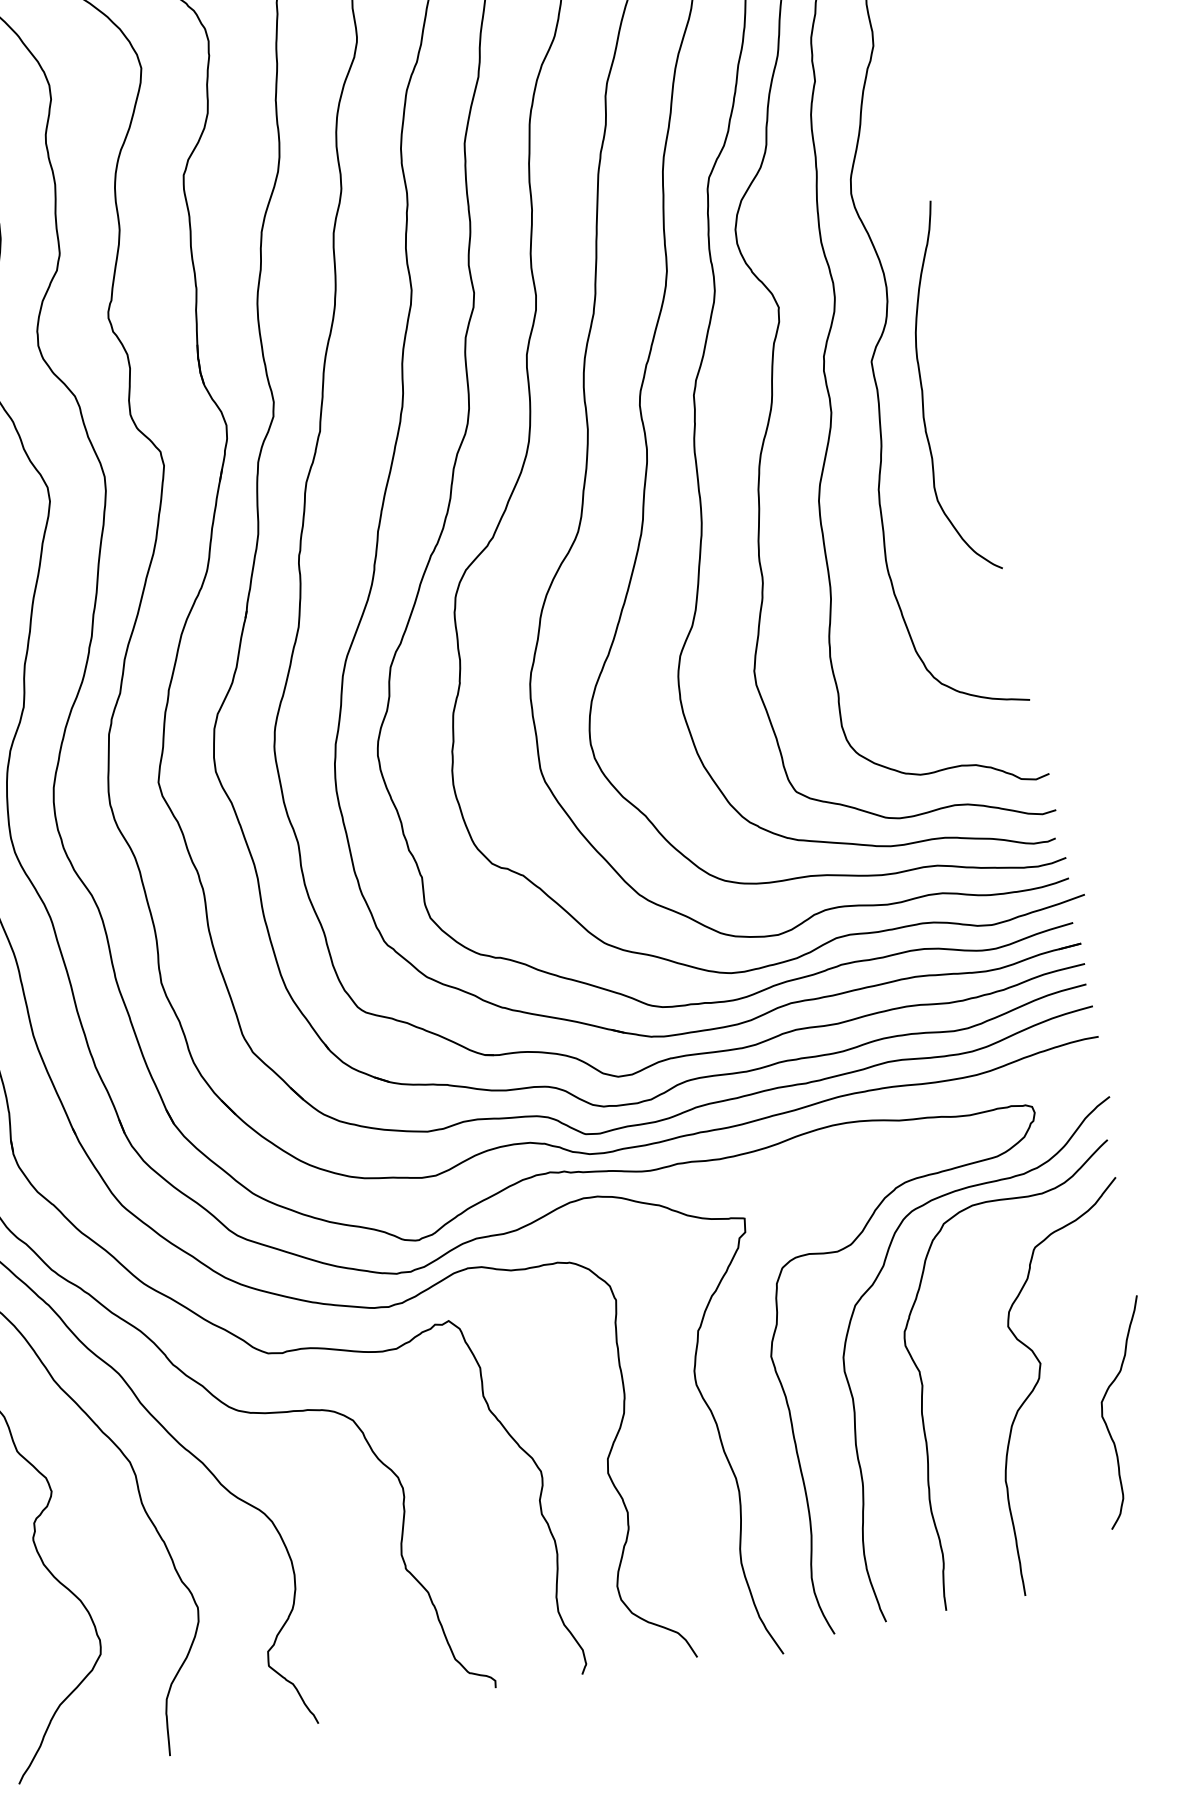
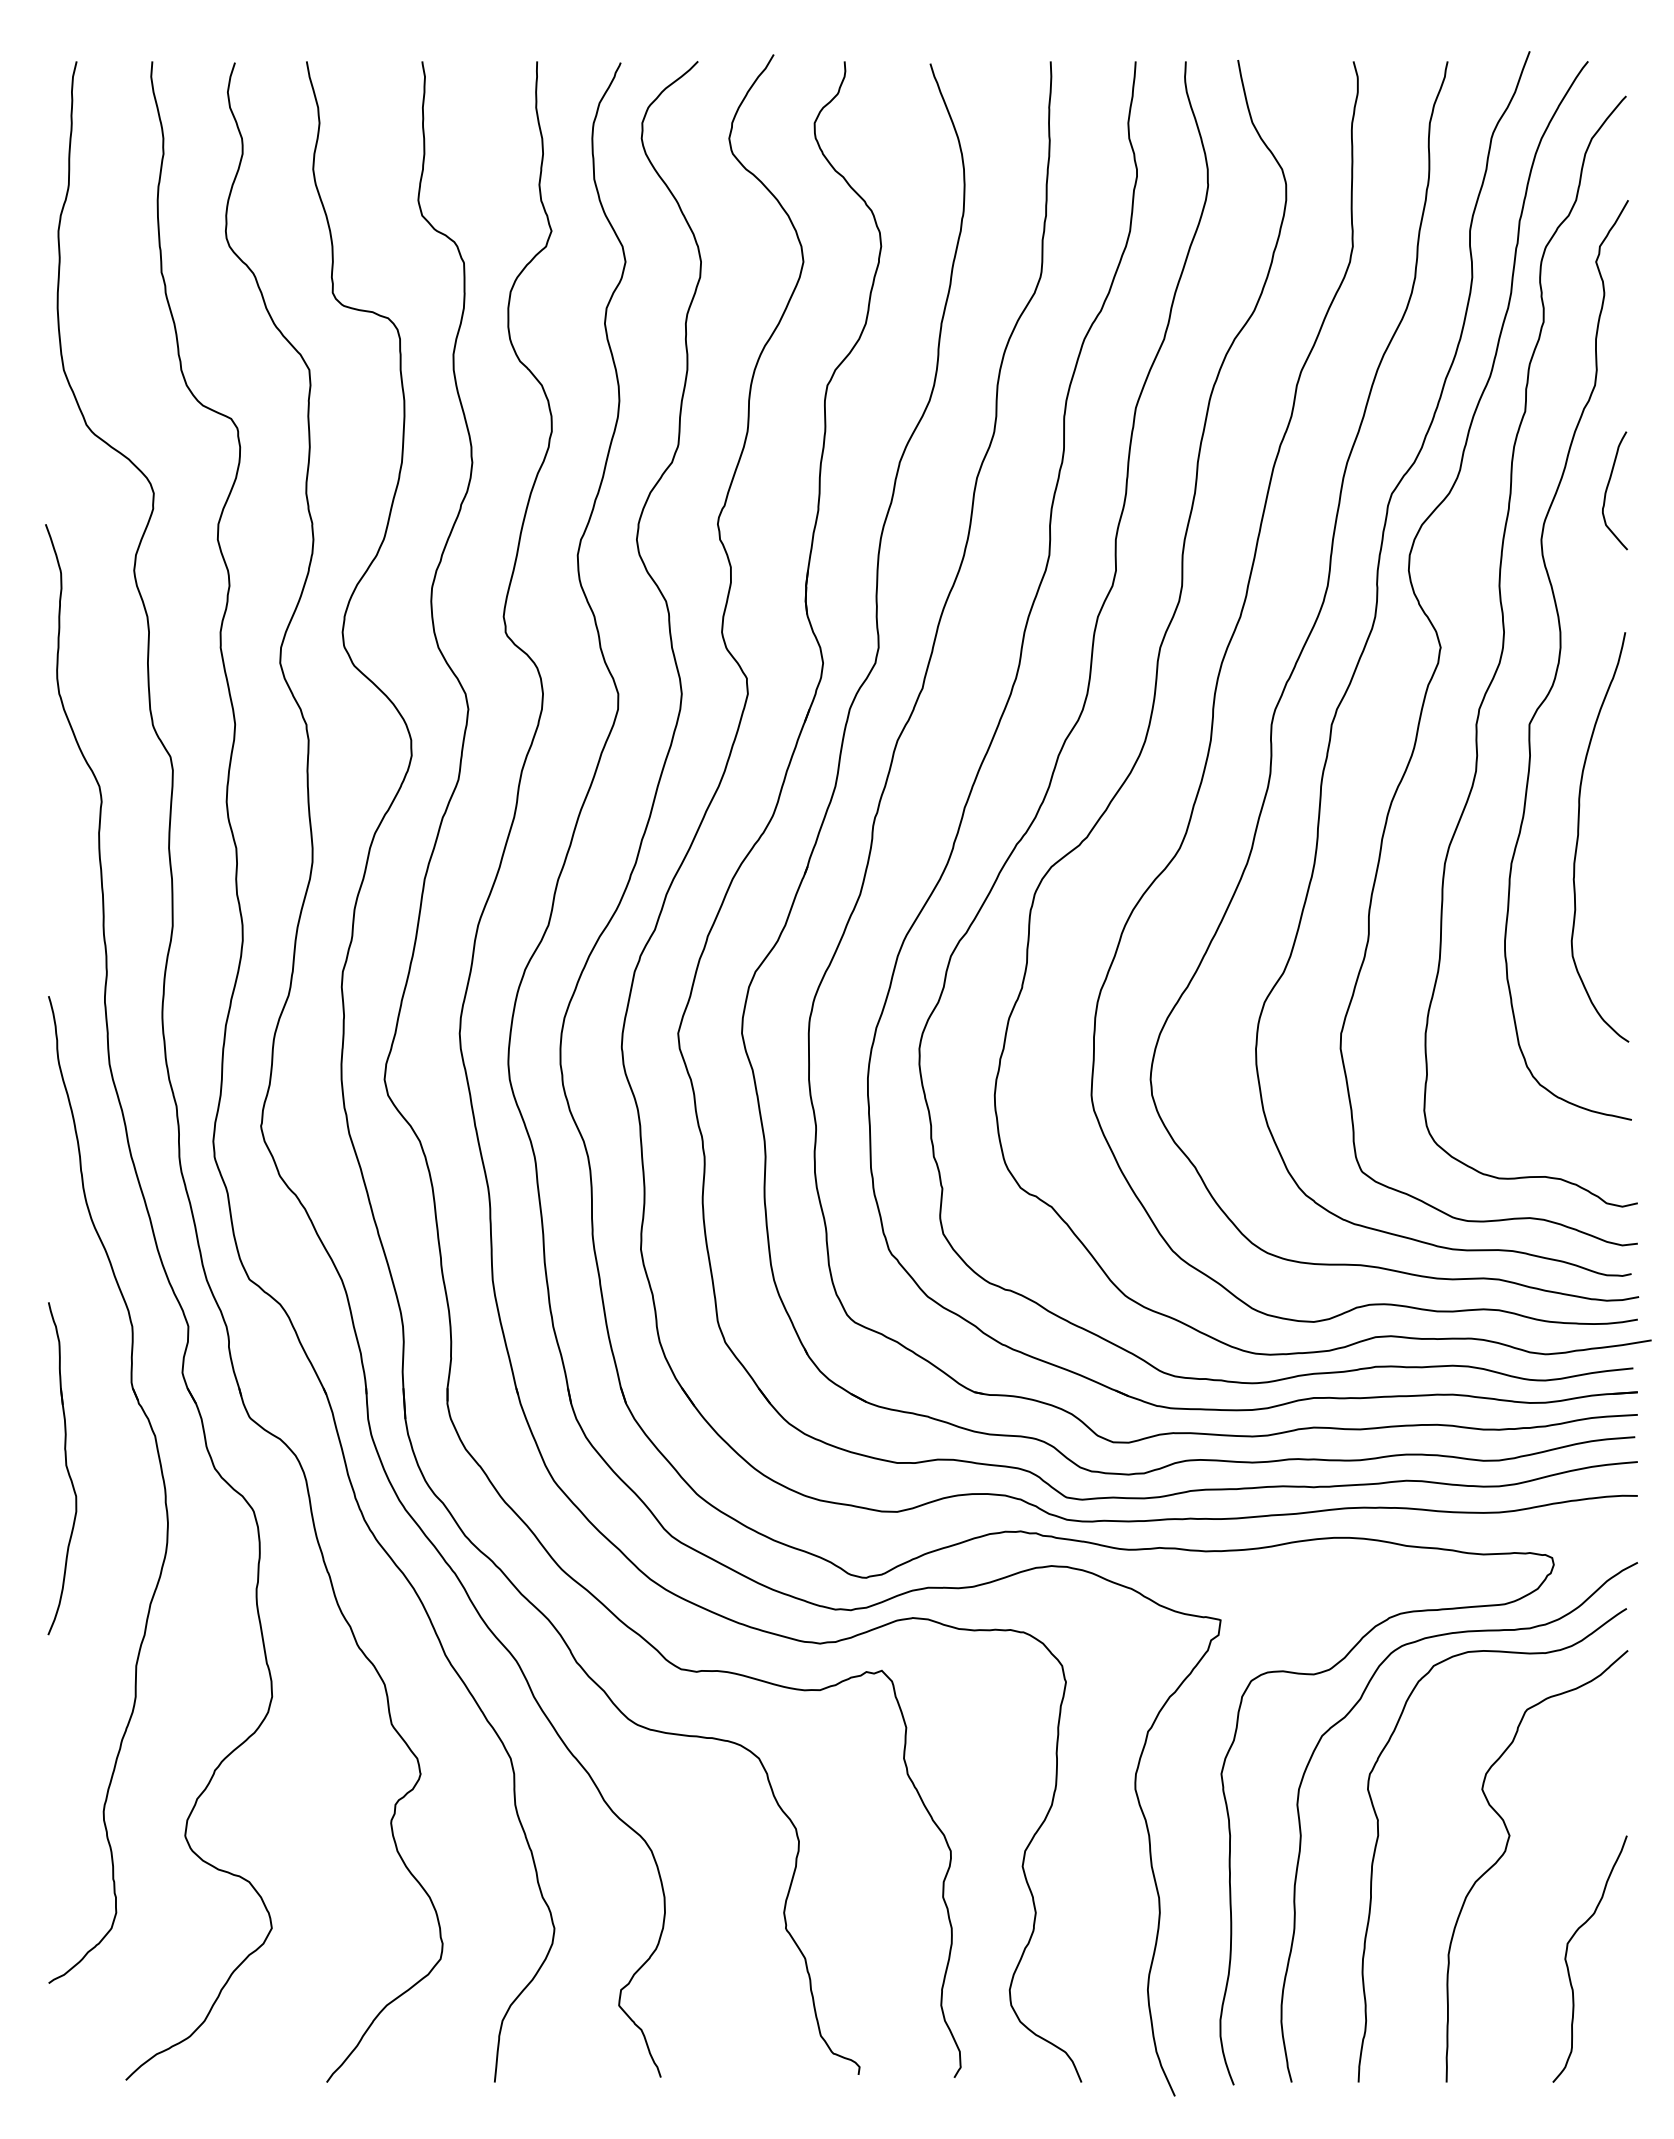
curve: (902, 135) -> (1608, 487), added
curve: (923, 390) -> (1579, 834), moved
curve: (1104, 1419) -> (1567, 1962), moved

